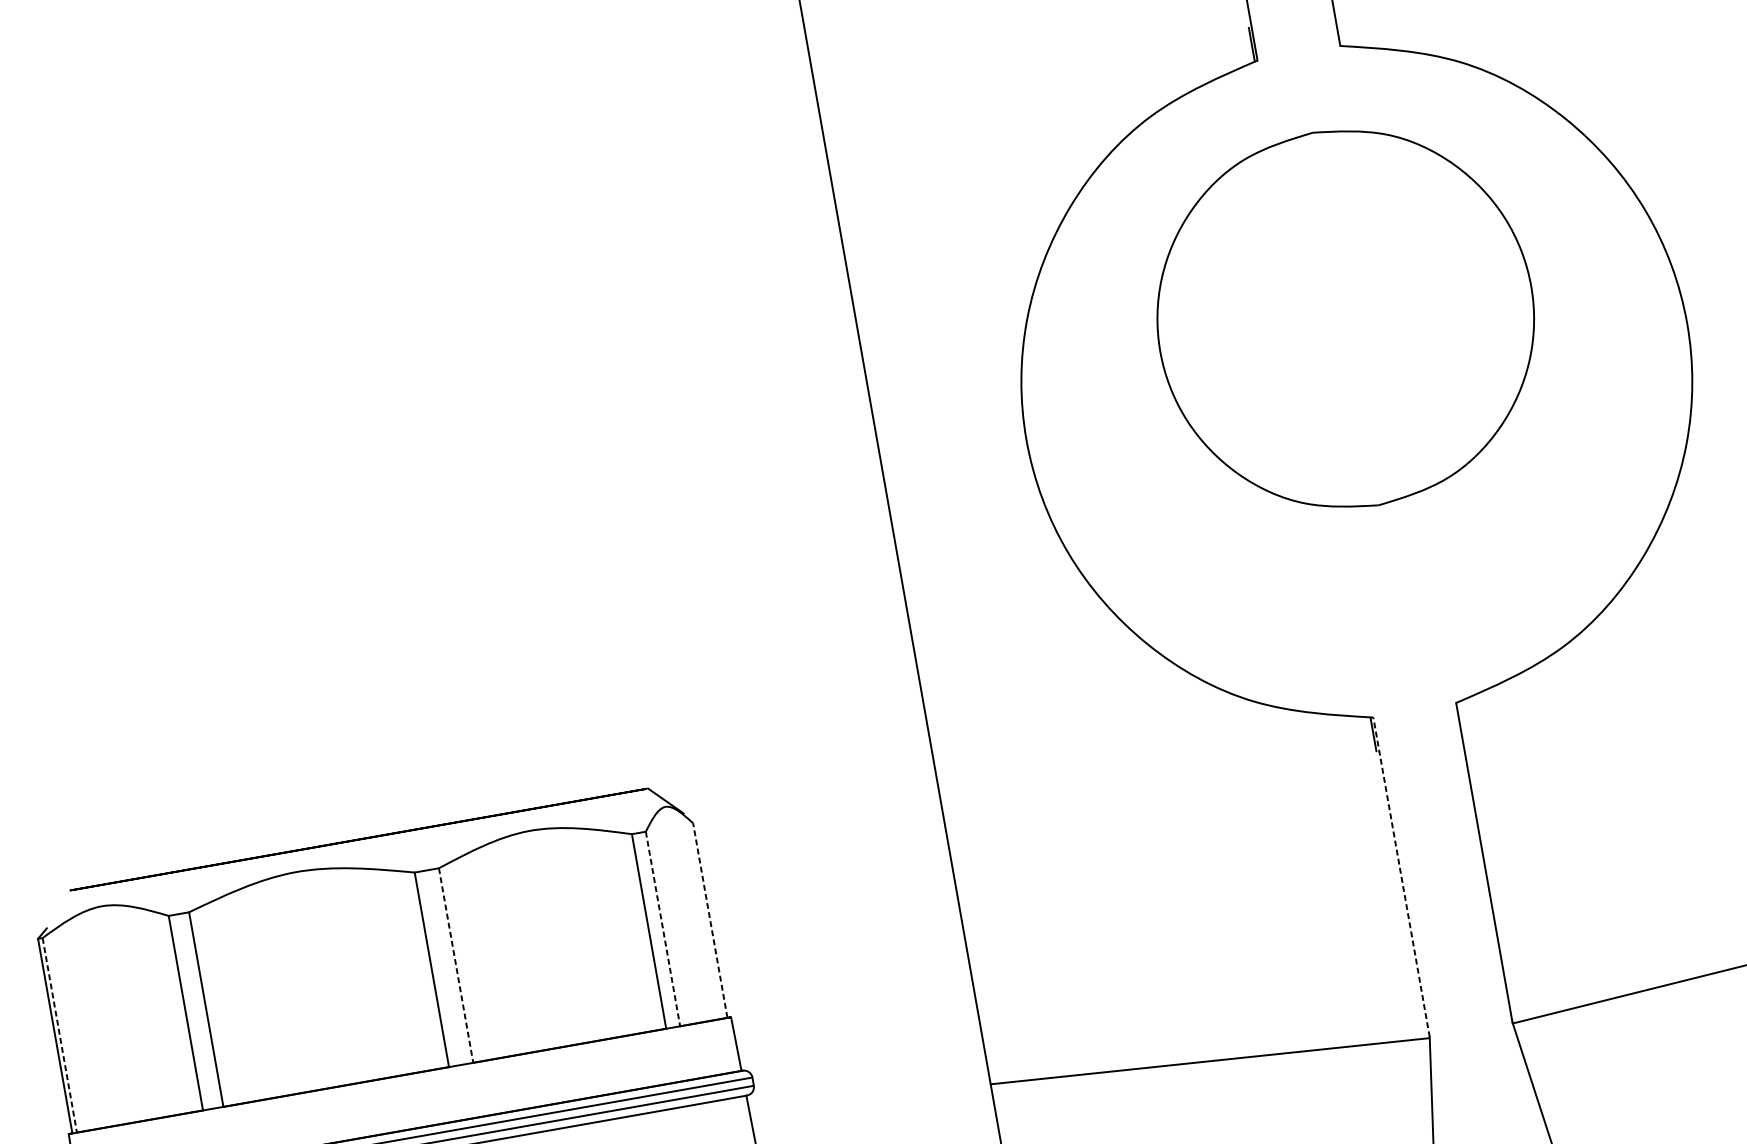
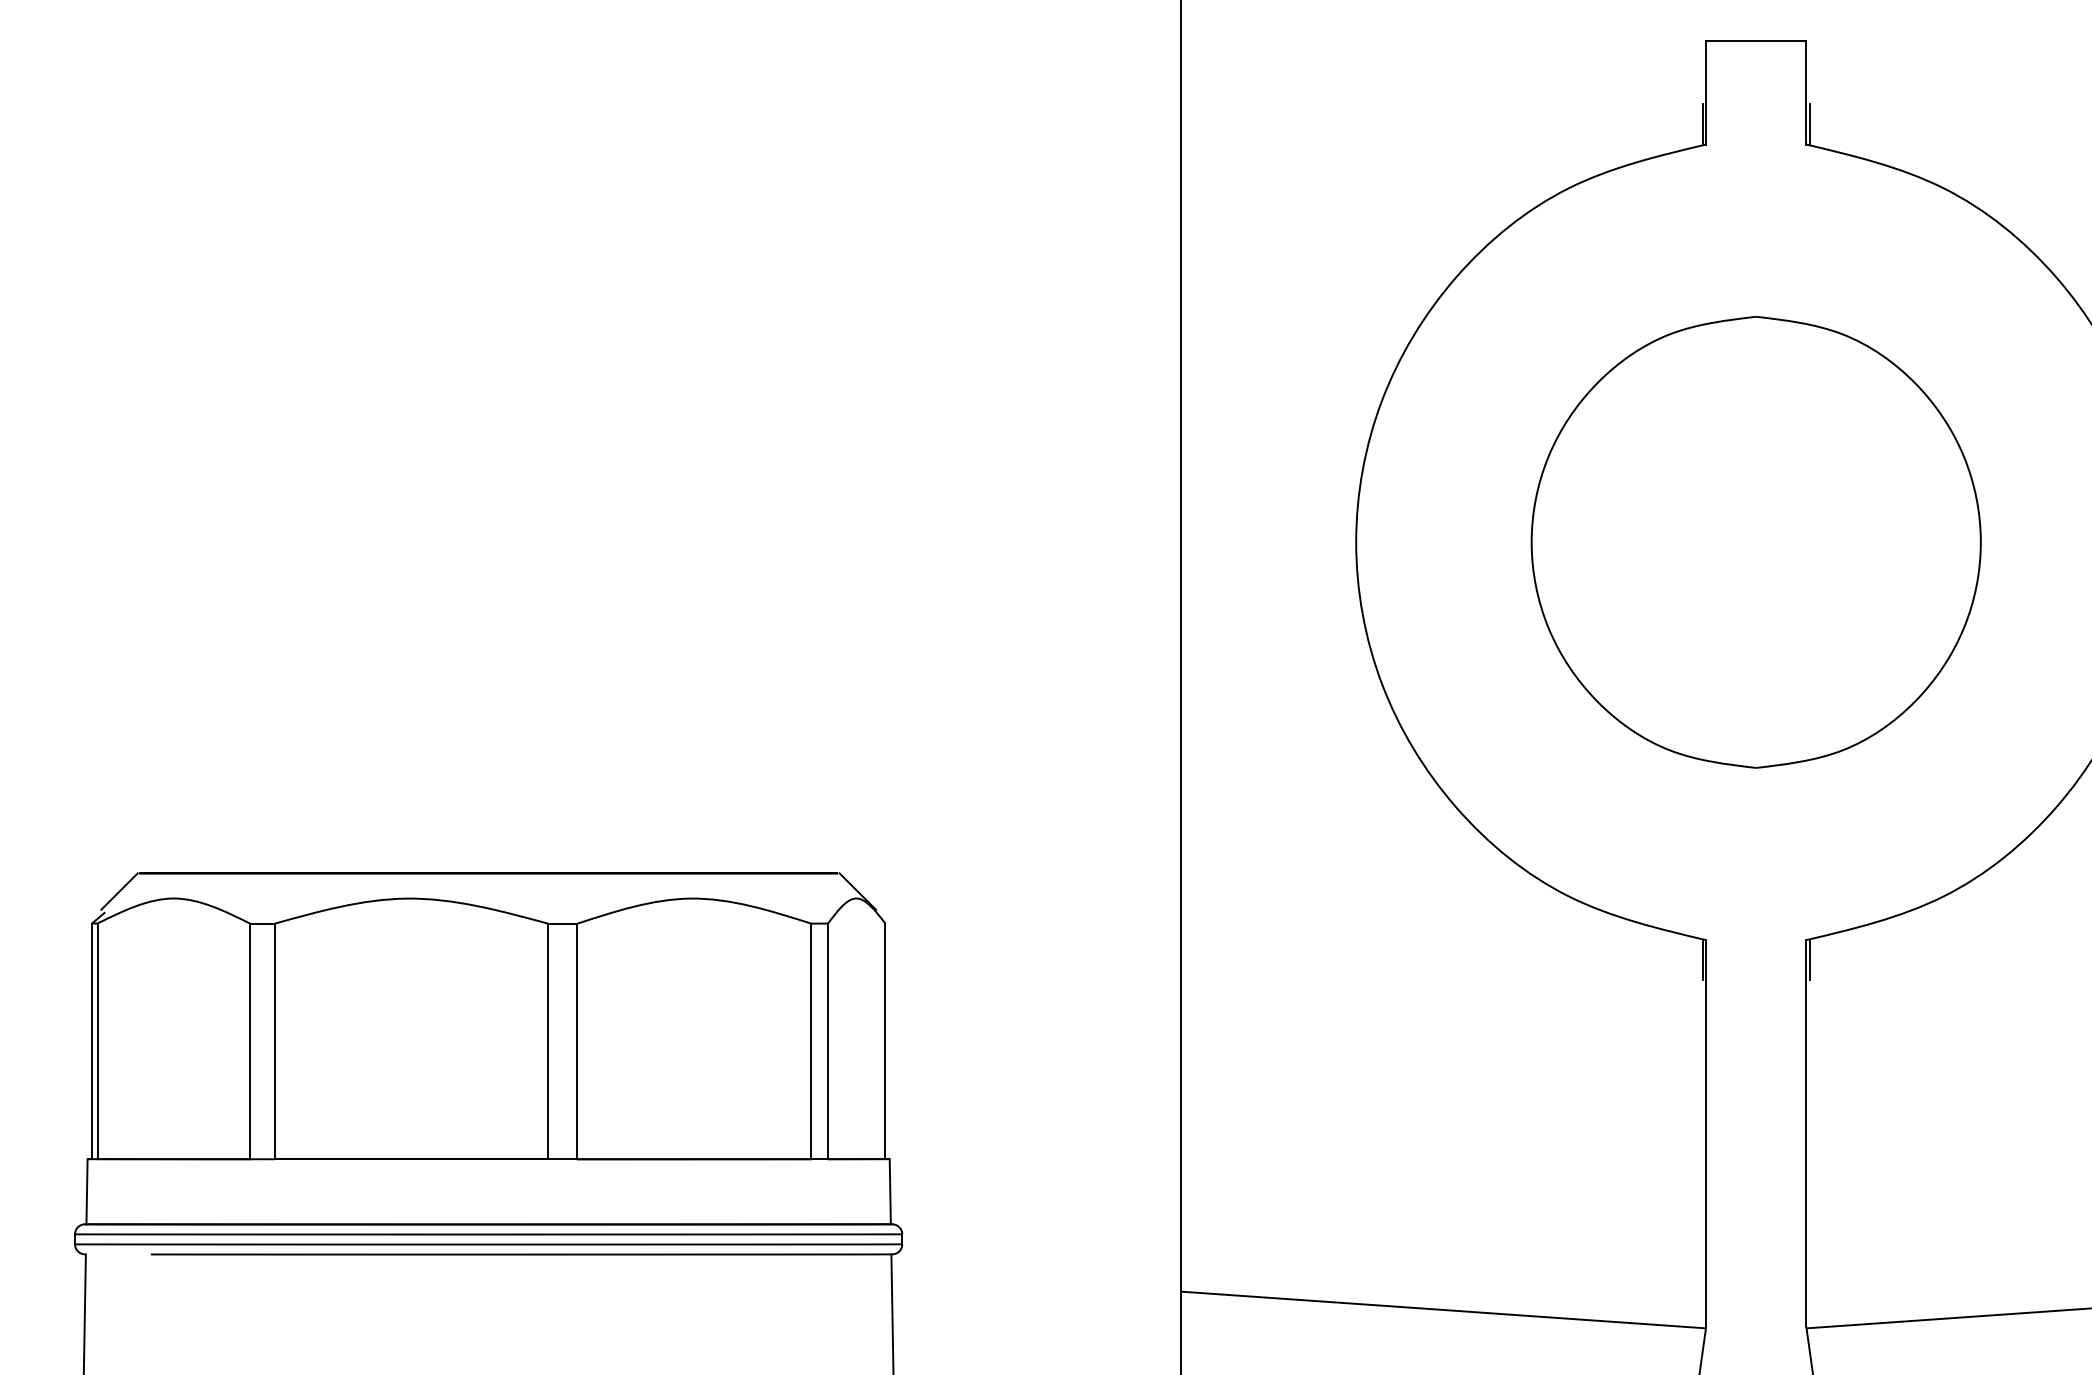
line: (1339, 28) -> (1809, 124), added
part: (1345, 318) -> (1755, 541), moved
line: (1461, 718) -> (1809, 959), added
line: (1401, 877) -> (1706, 1133), dashed -> solid
line: (56, 908) -> (119, 891), added
line: (710, 920) -> (885, 1041), dashed -> solid
line: (663, 929) -> (828, 1041), dashed -> solid
line: (456, 965) -> (577, 1041), dashed -> solid
line: (59, 1035) -> (97, 1041), dashed -> solid

